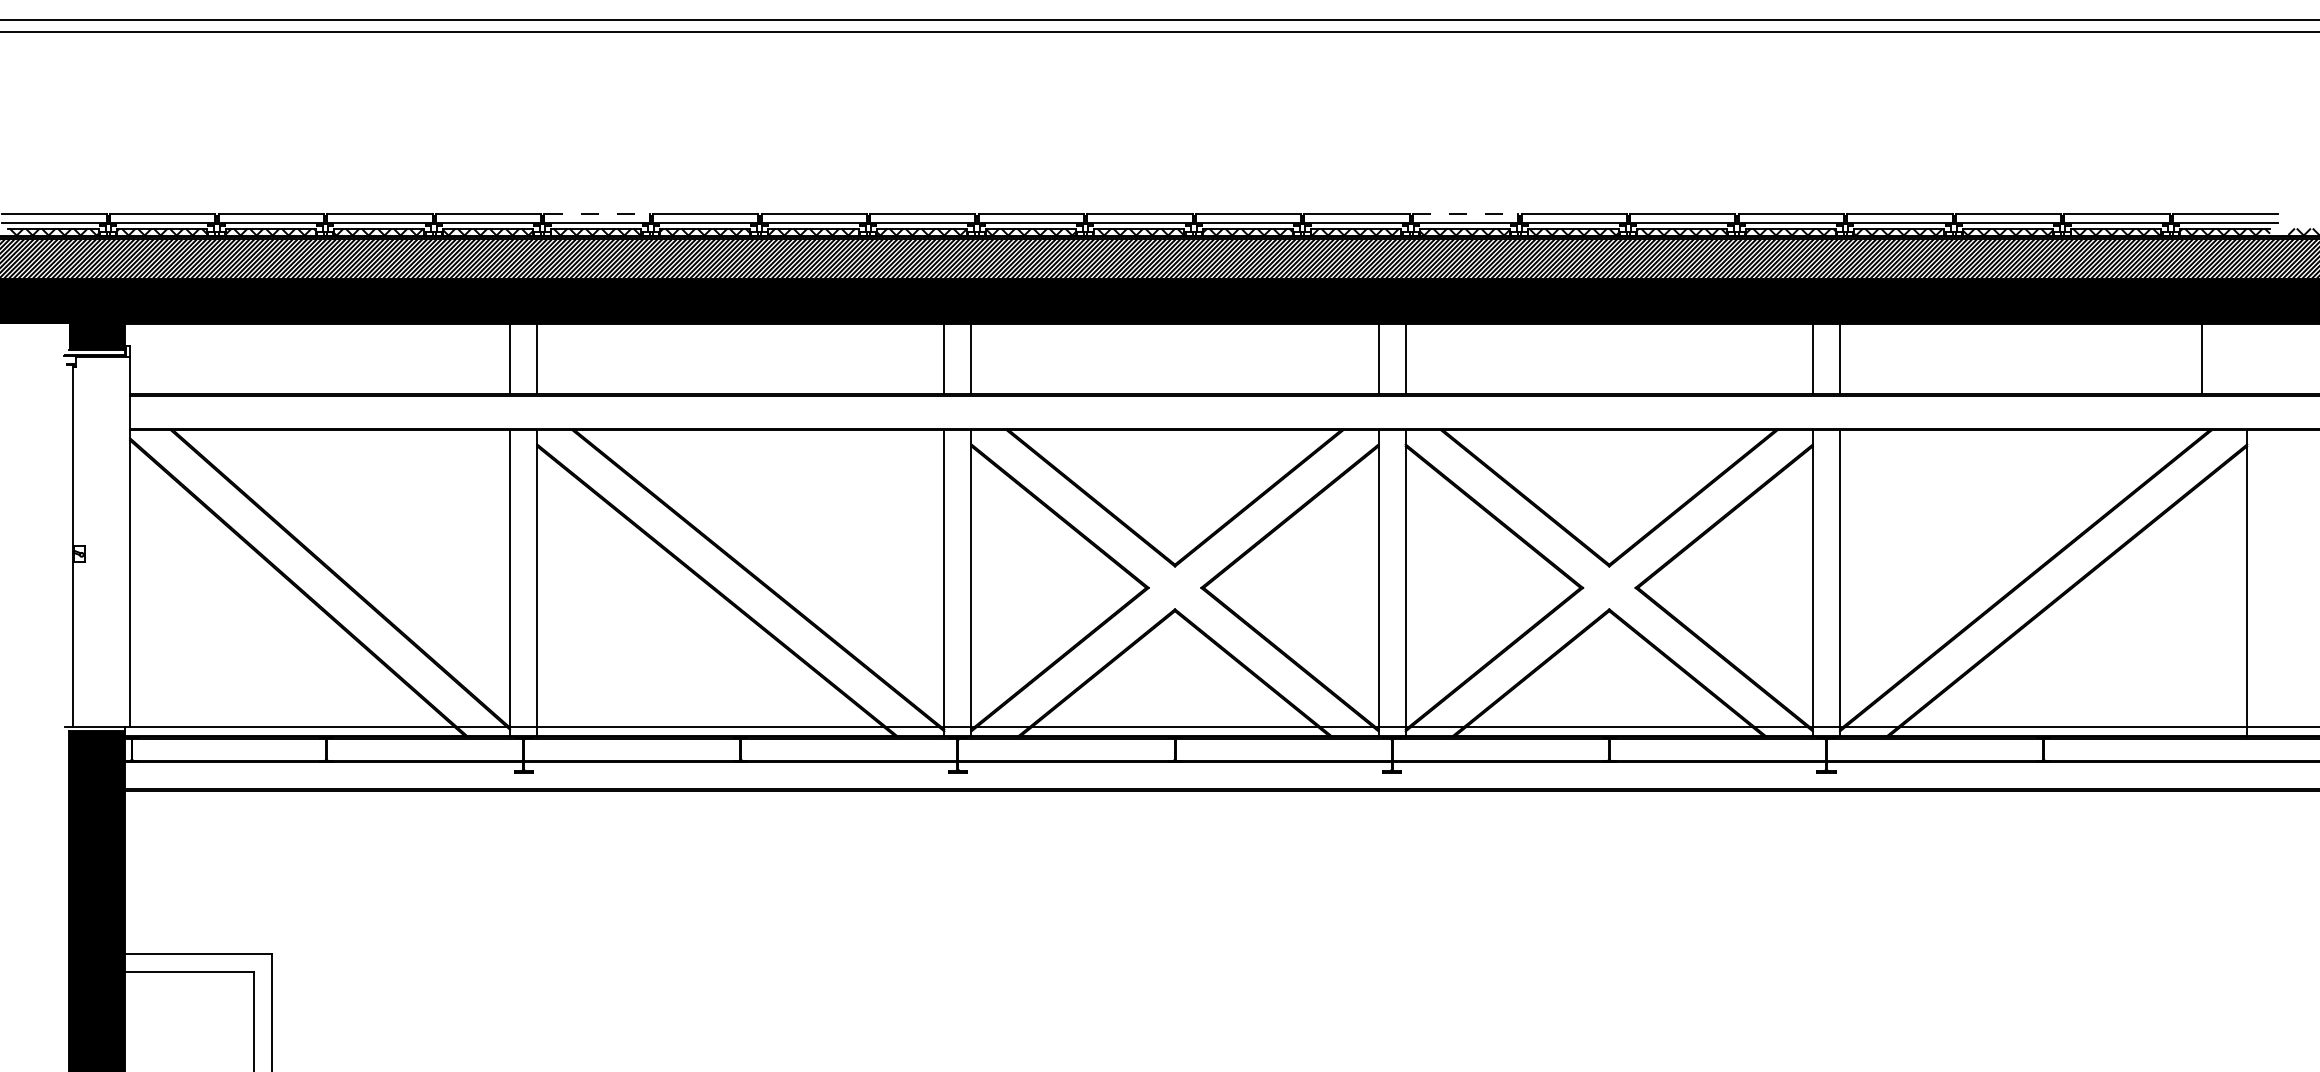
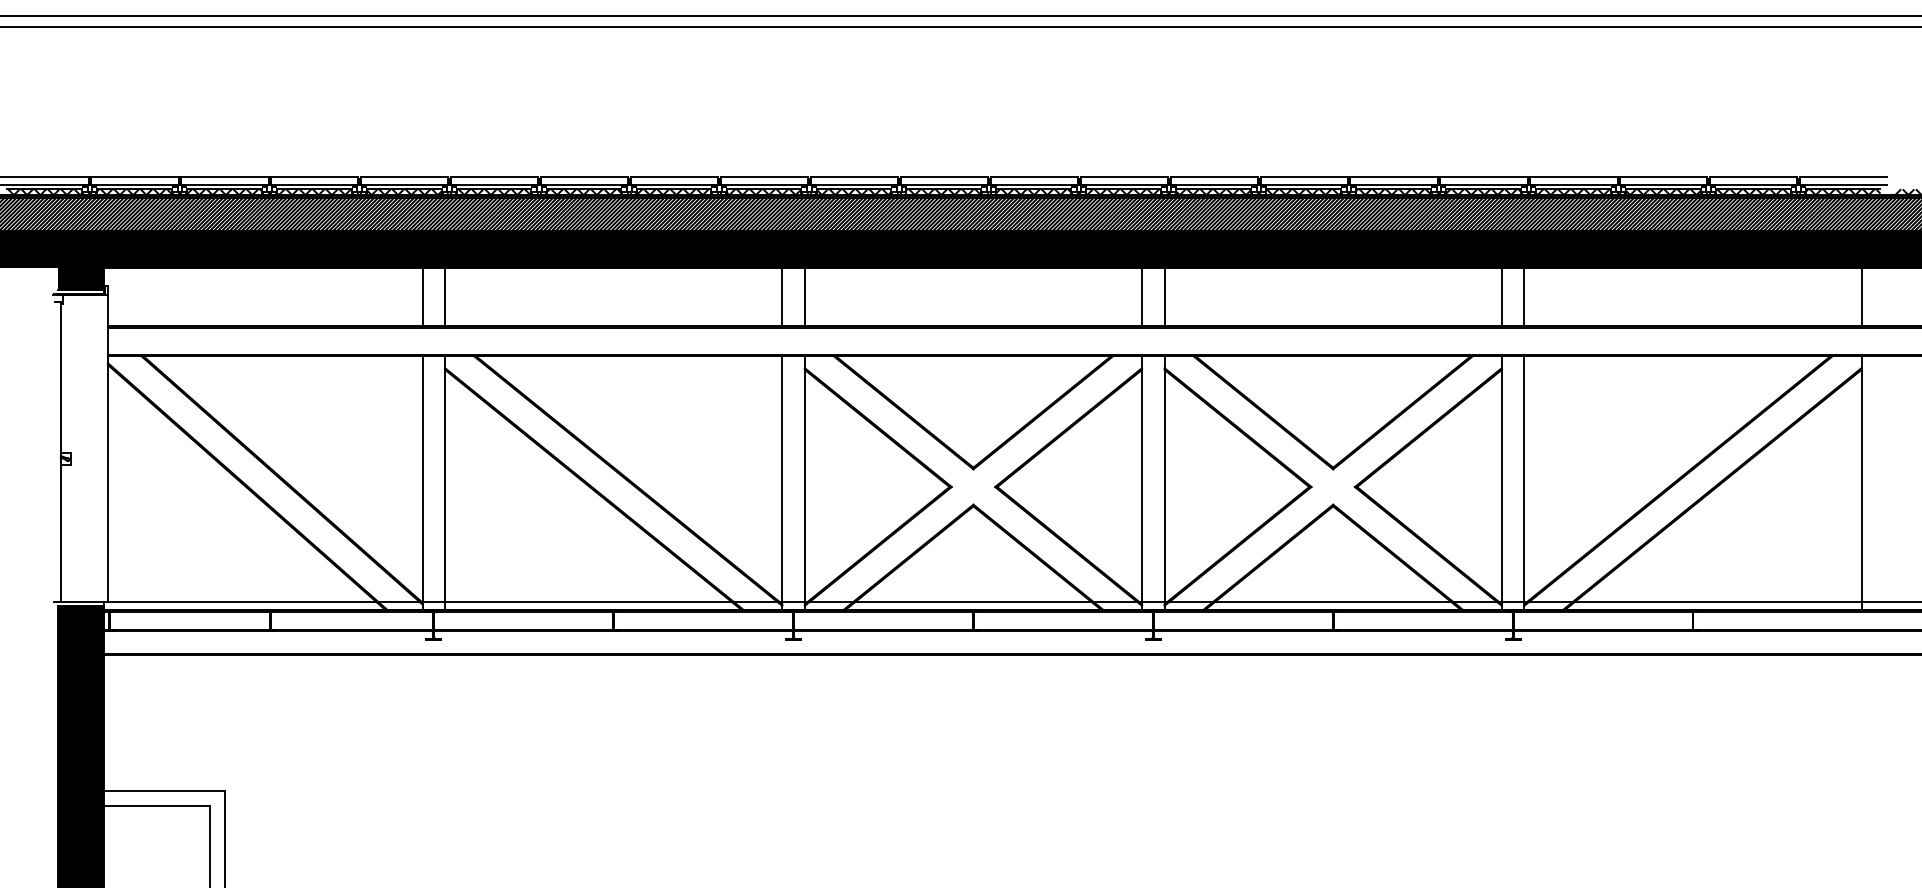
line: (596, 214) -> (494, 177), dashed -> solid
line: (1466, 214) -> (1214, 177), dashed -> solid
line: (2202, 359) -> (1861, 297), moved

